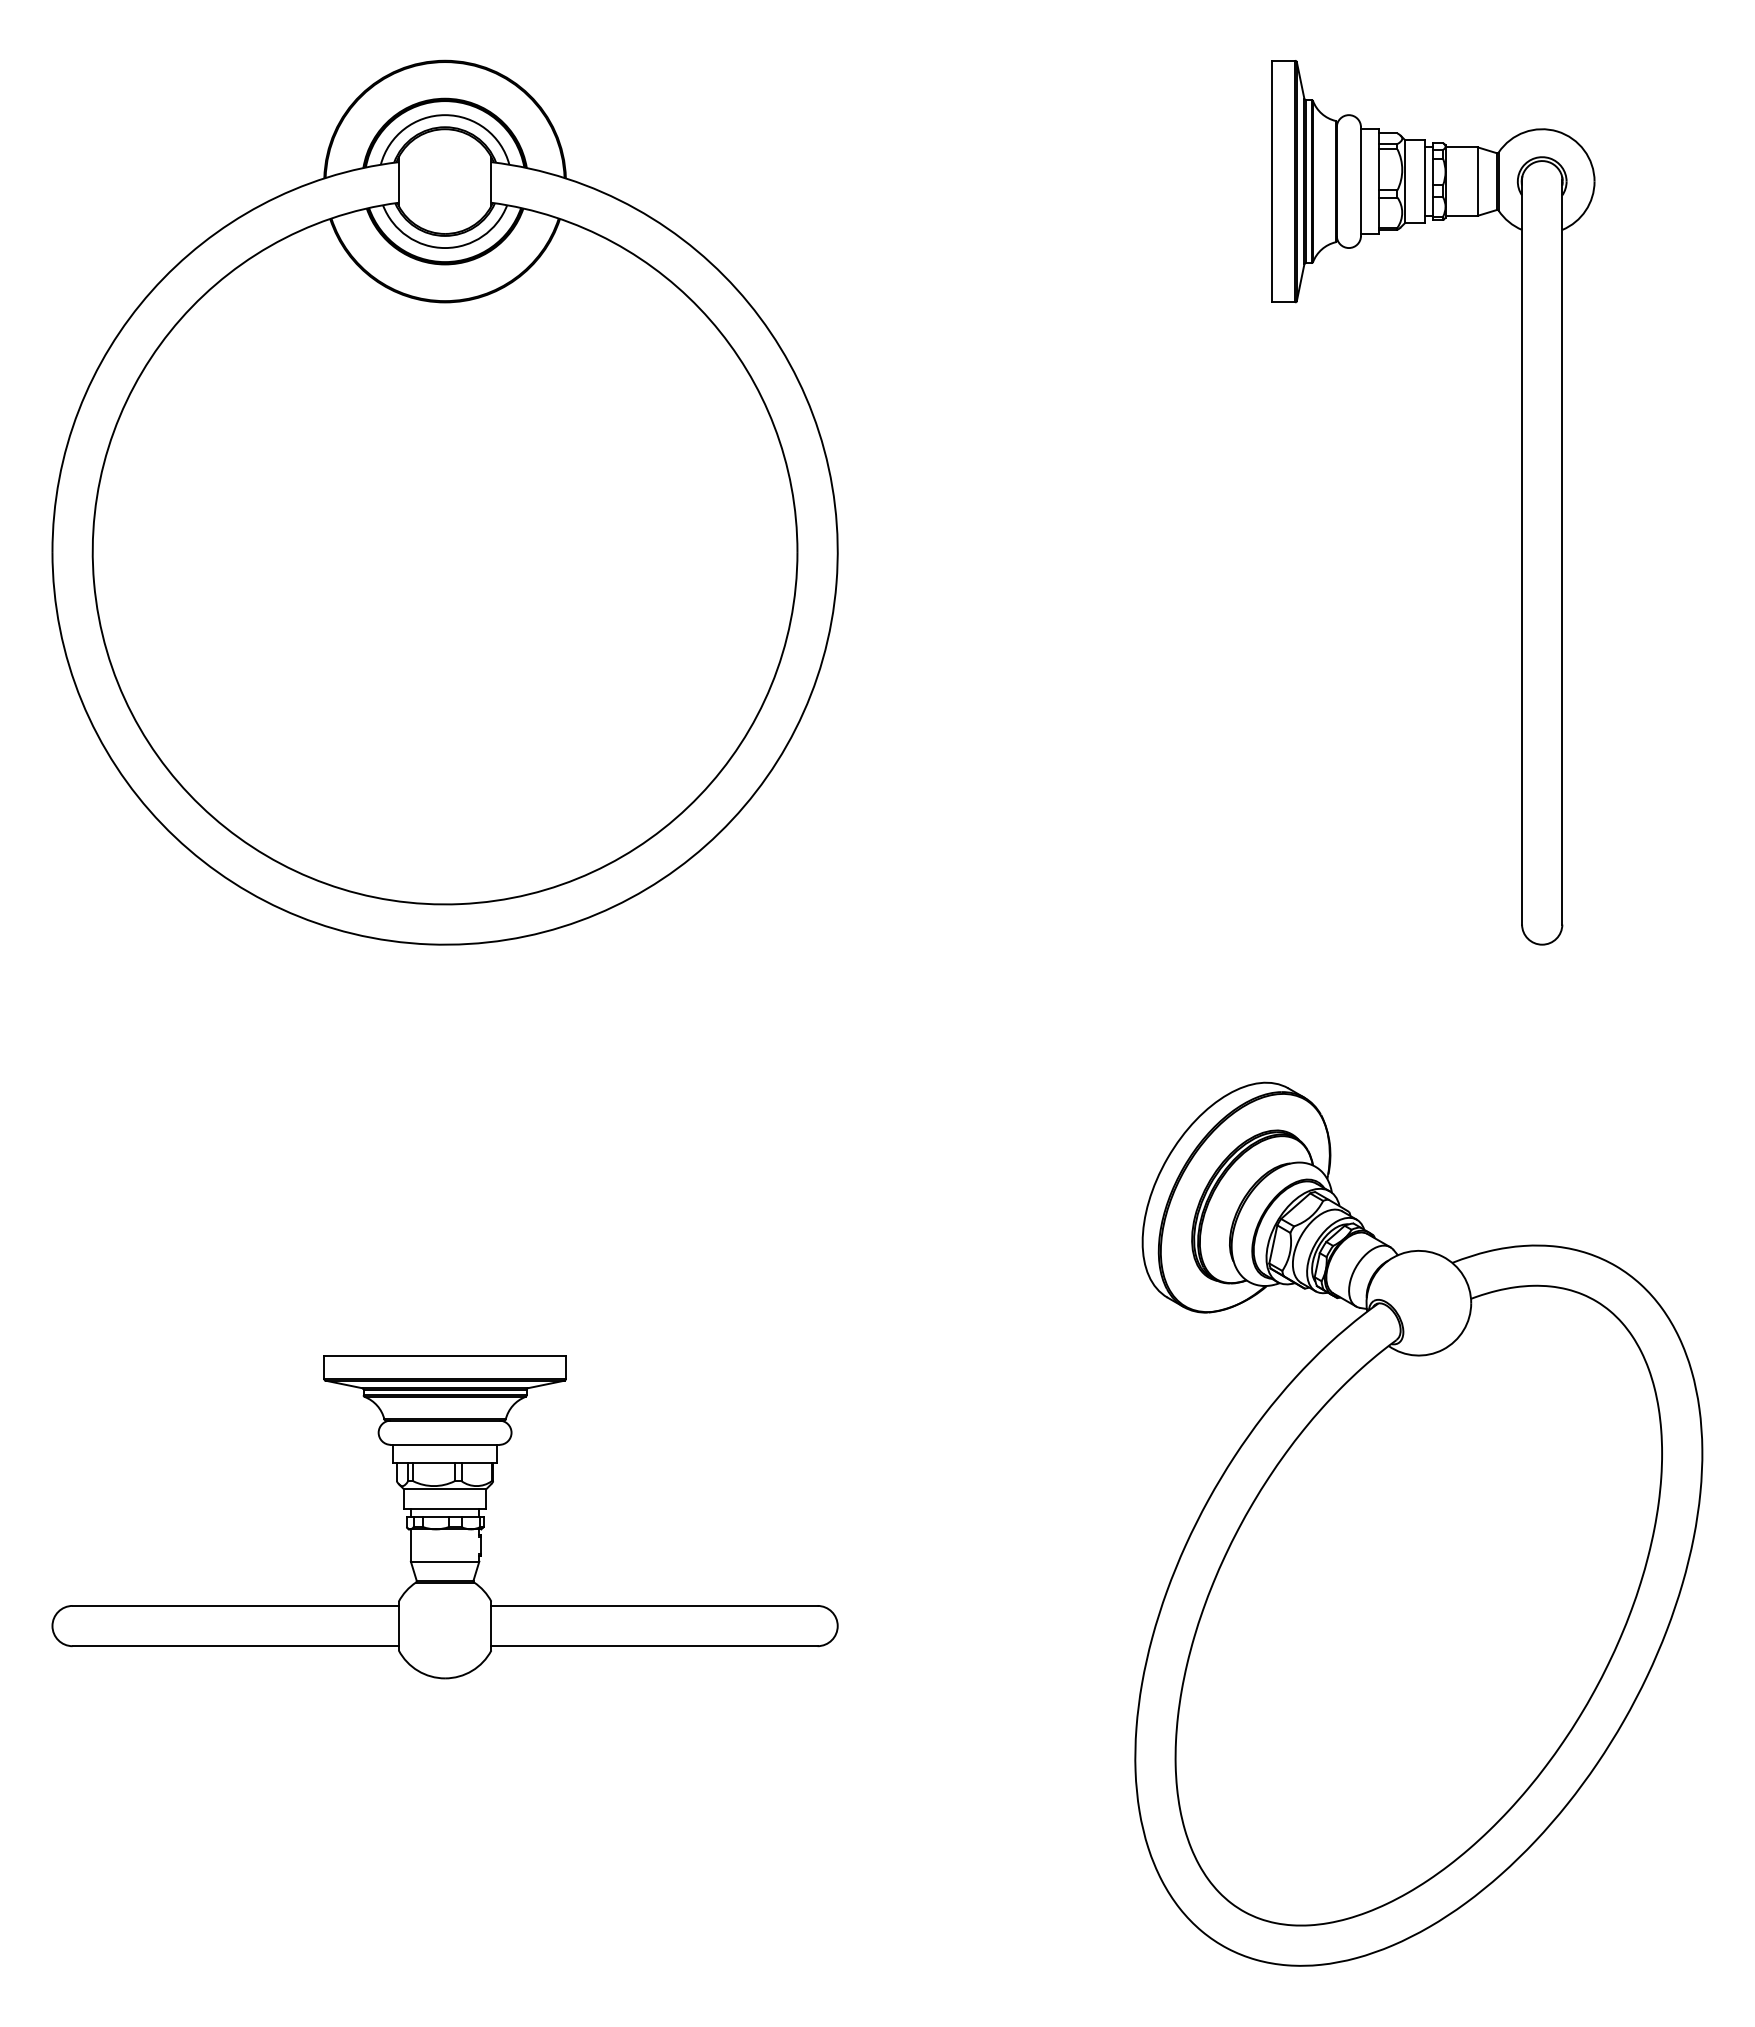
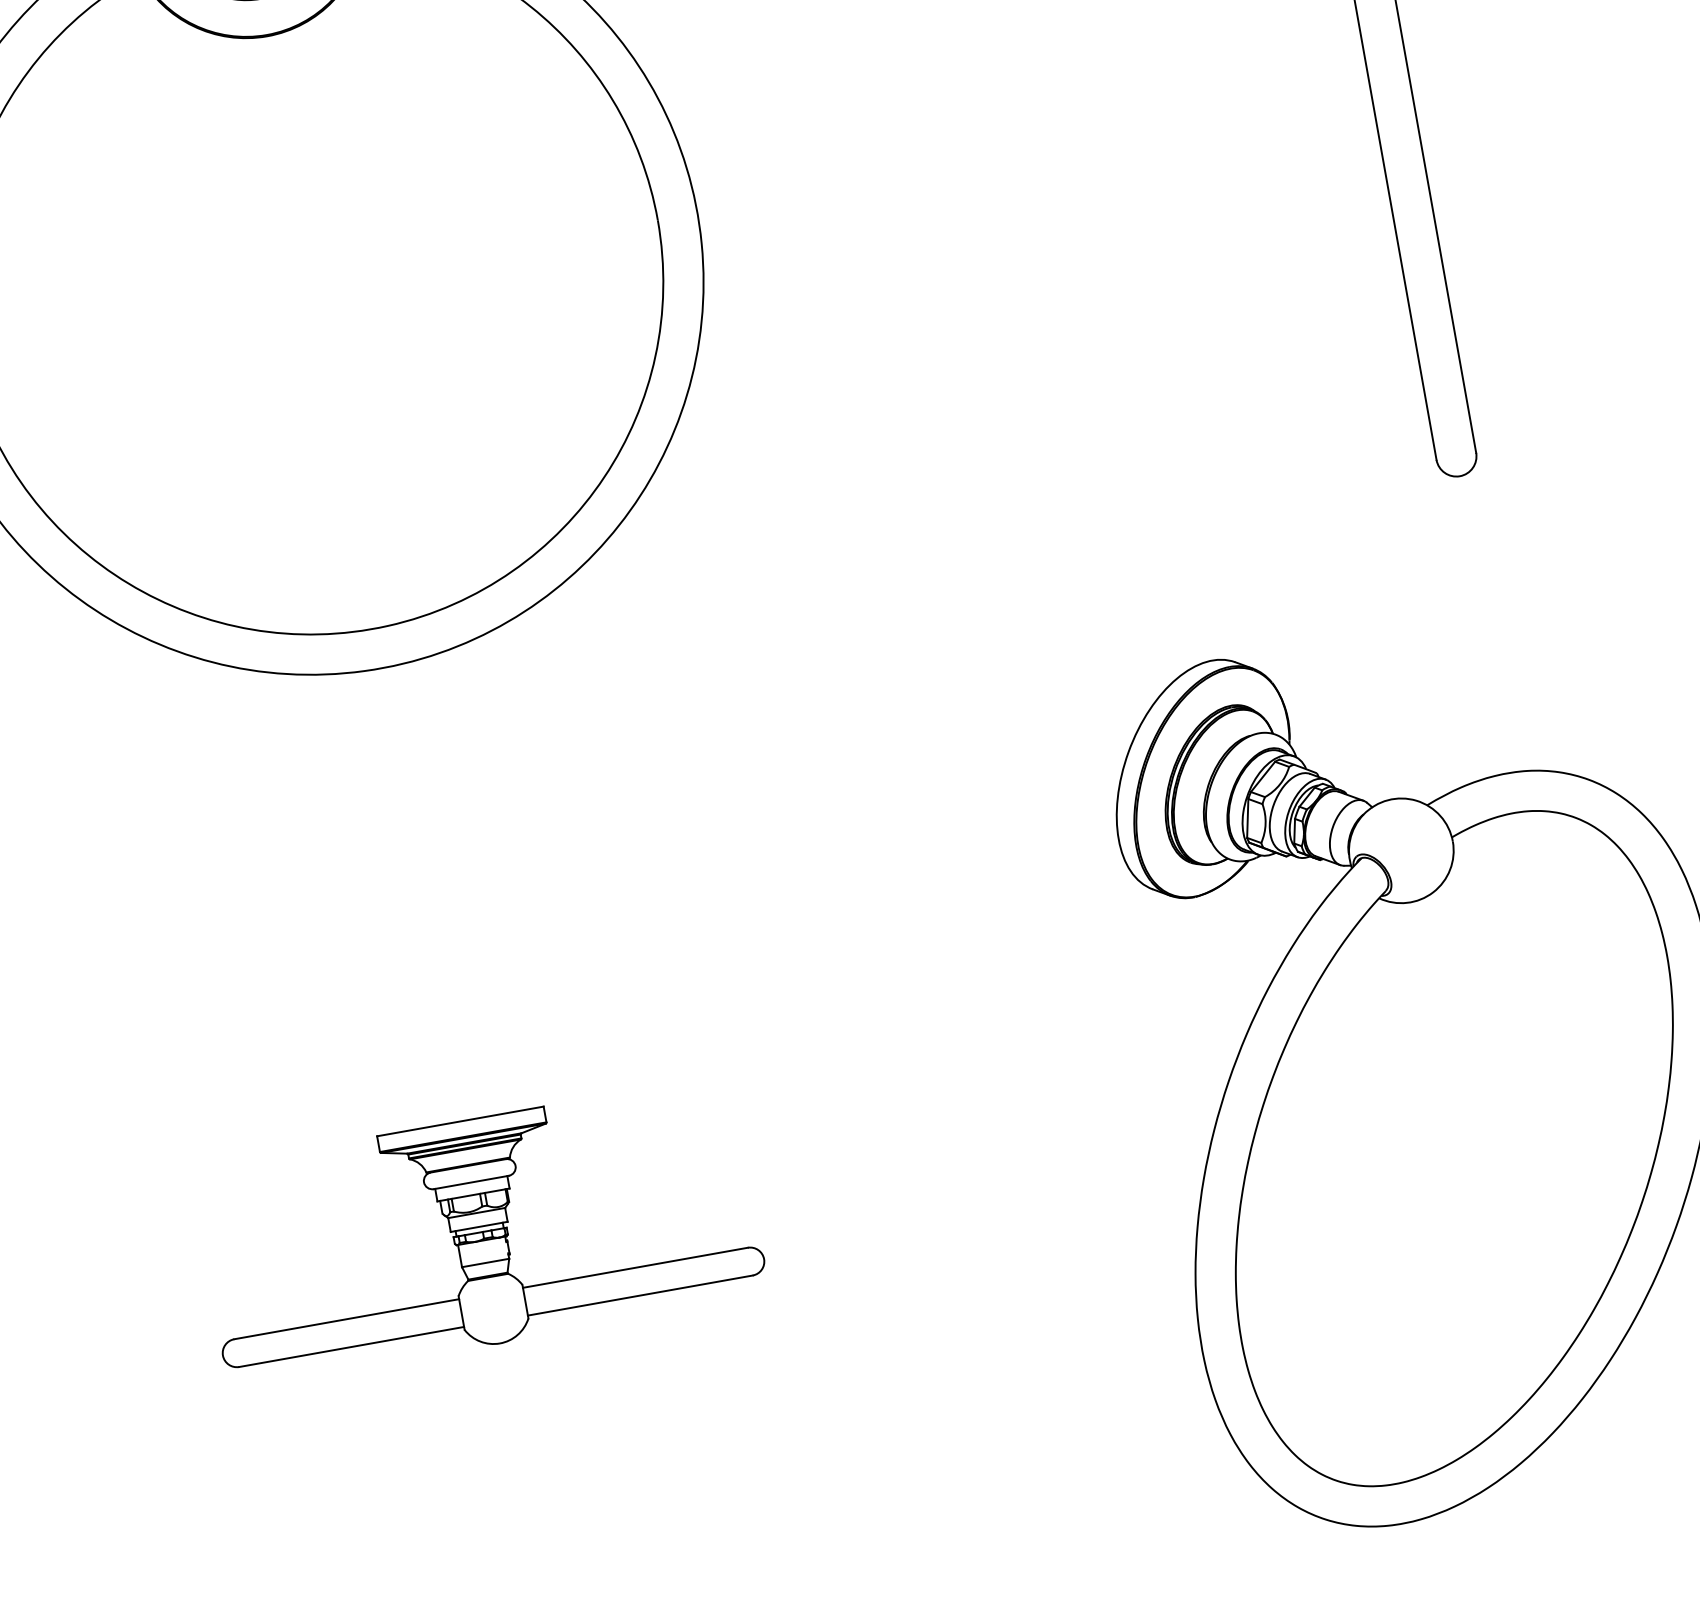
part: (444, 1517) -> (479, 1232), size x0.7

